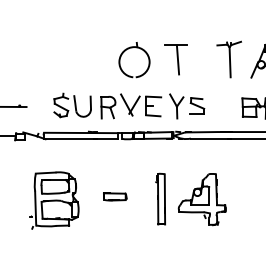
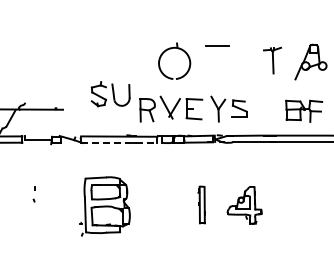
part: (229, 59) -> (272, 60), size x0.7
line: (177, 60) -> (219, 61), removed
part: (72, 105) -> (110, 94), moved
line: (81, 139) -> (119, 143), solid -> dashed
part: (115, 196) -> (154, 202), removed
part: (160, 198) -> (201, 204), size x0.7
part: (202, 199) -> (244, 205), size x0.7
part: (54, 200) -> (104, 206), moved

